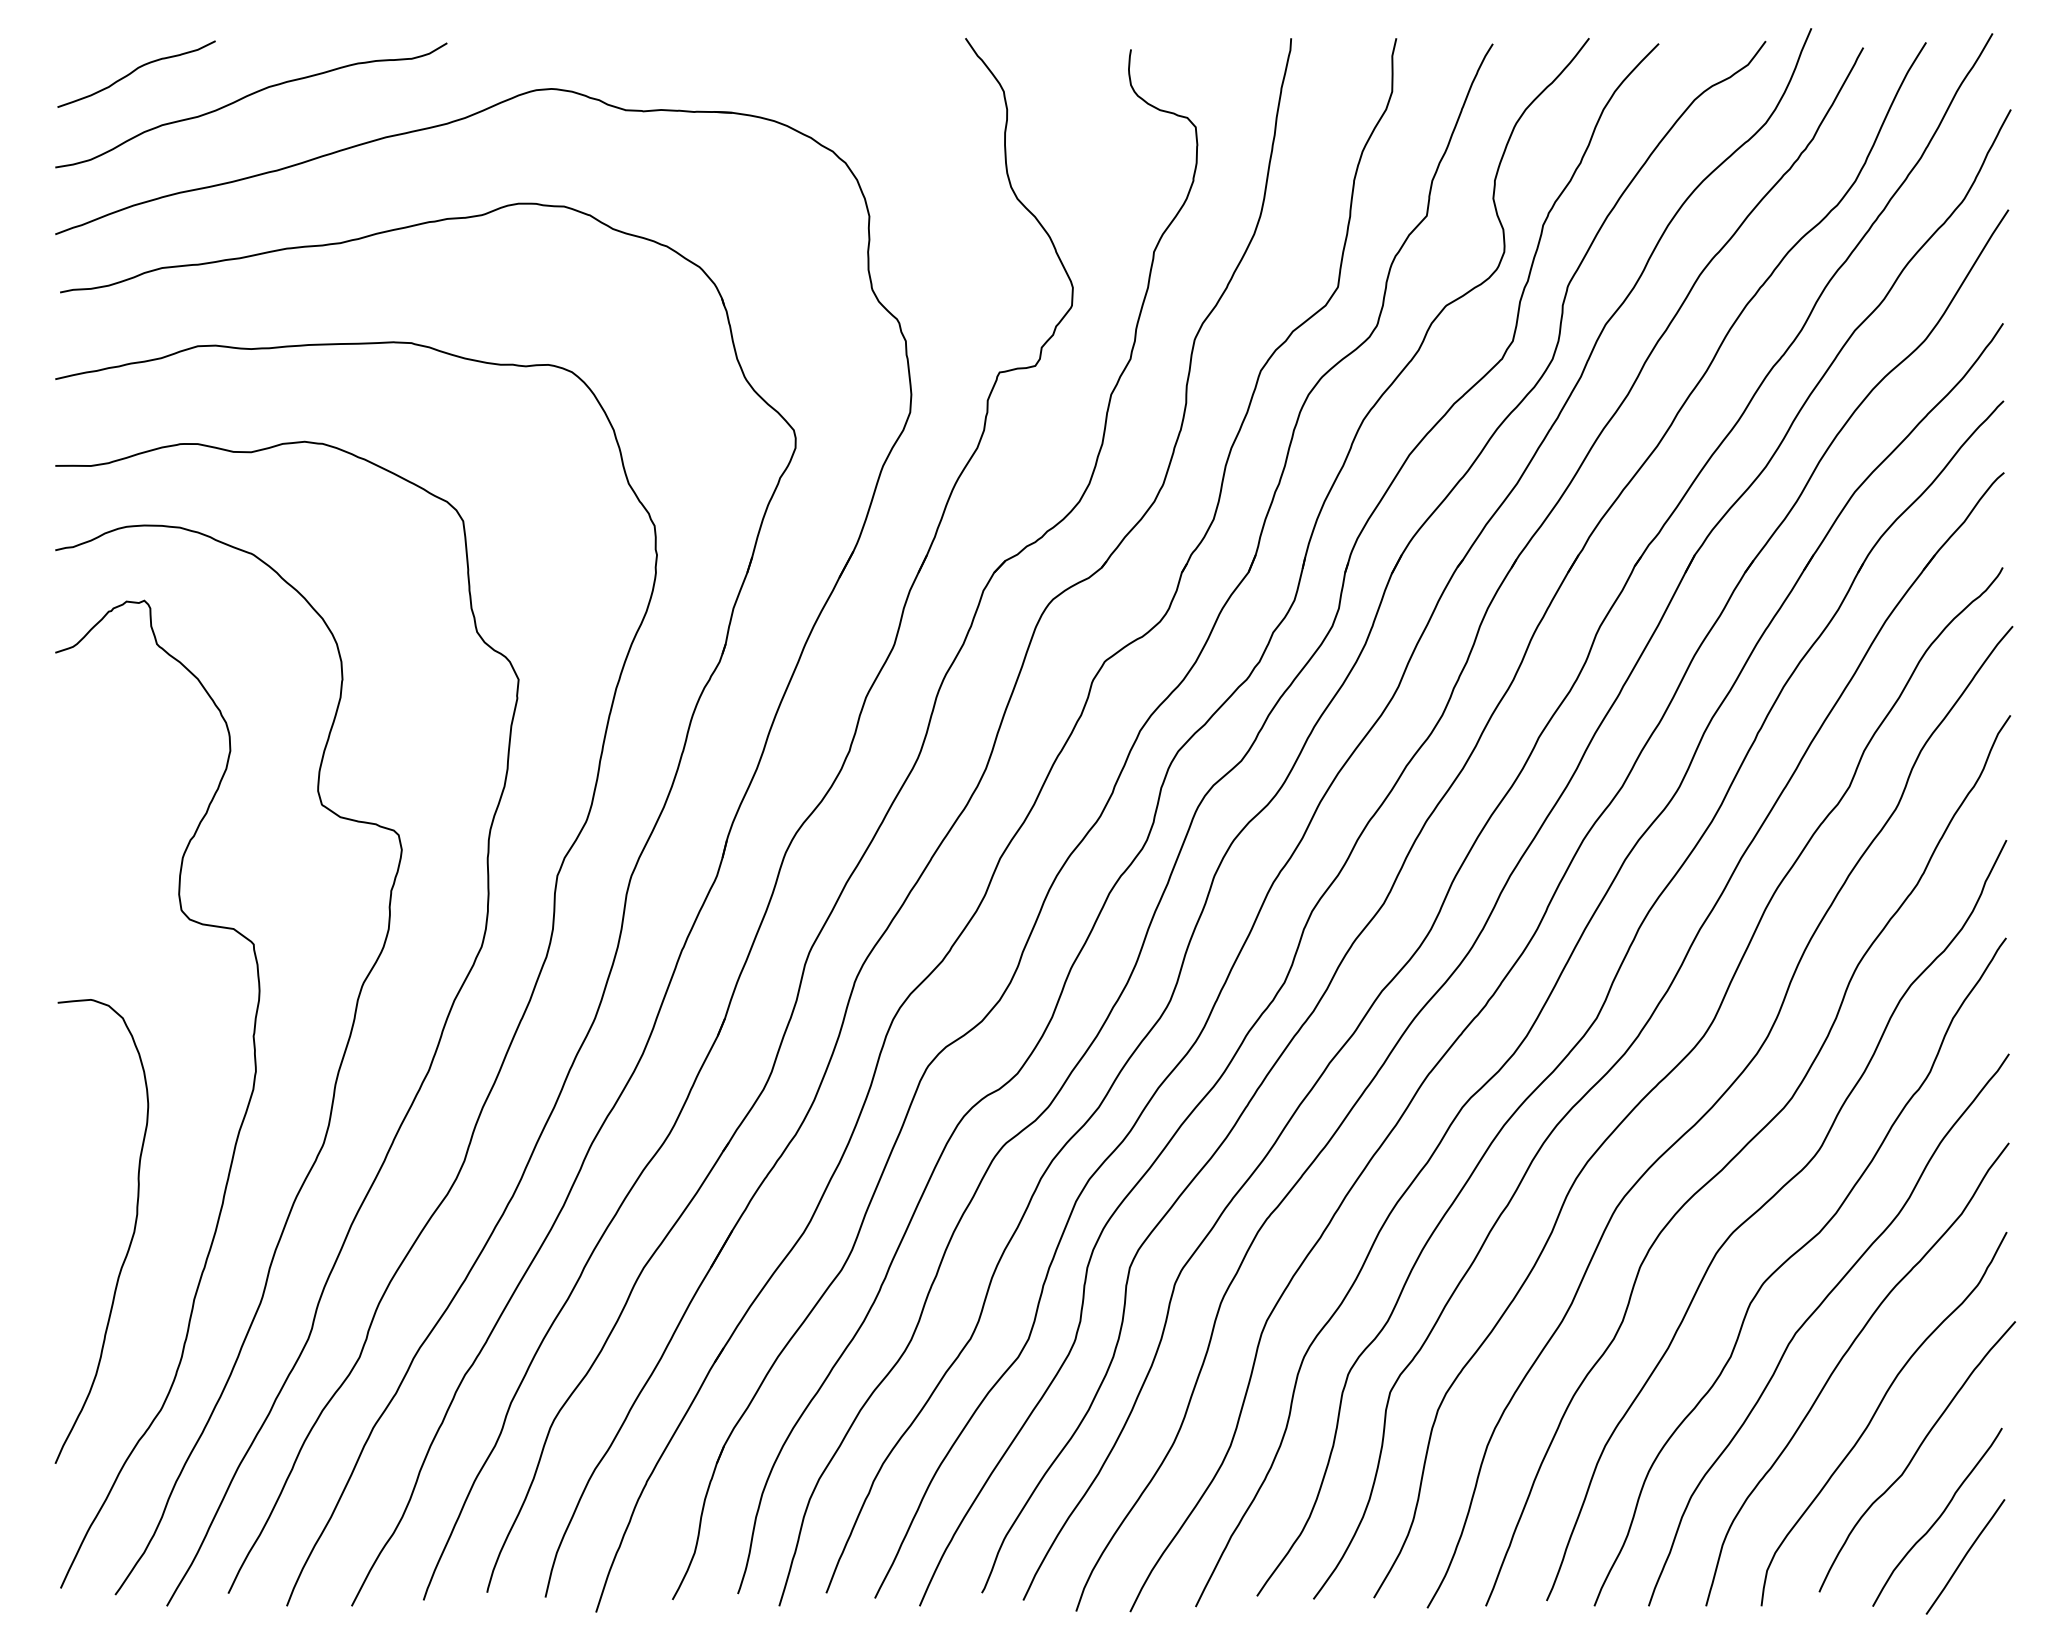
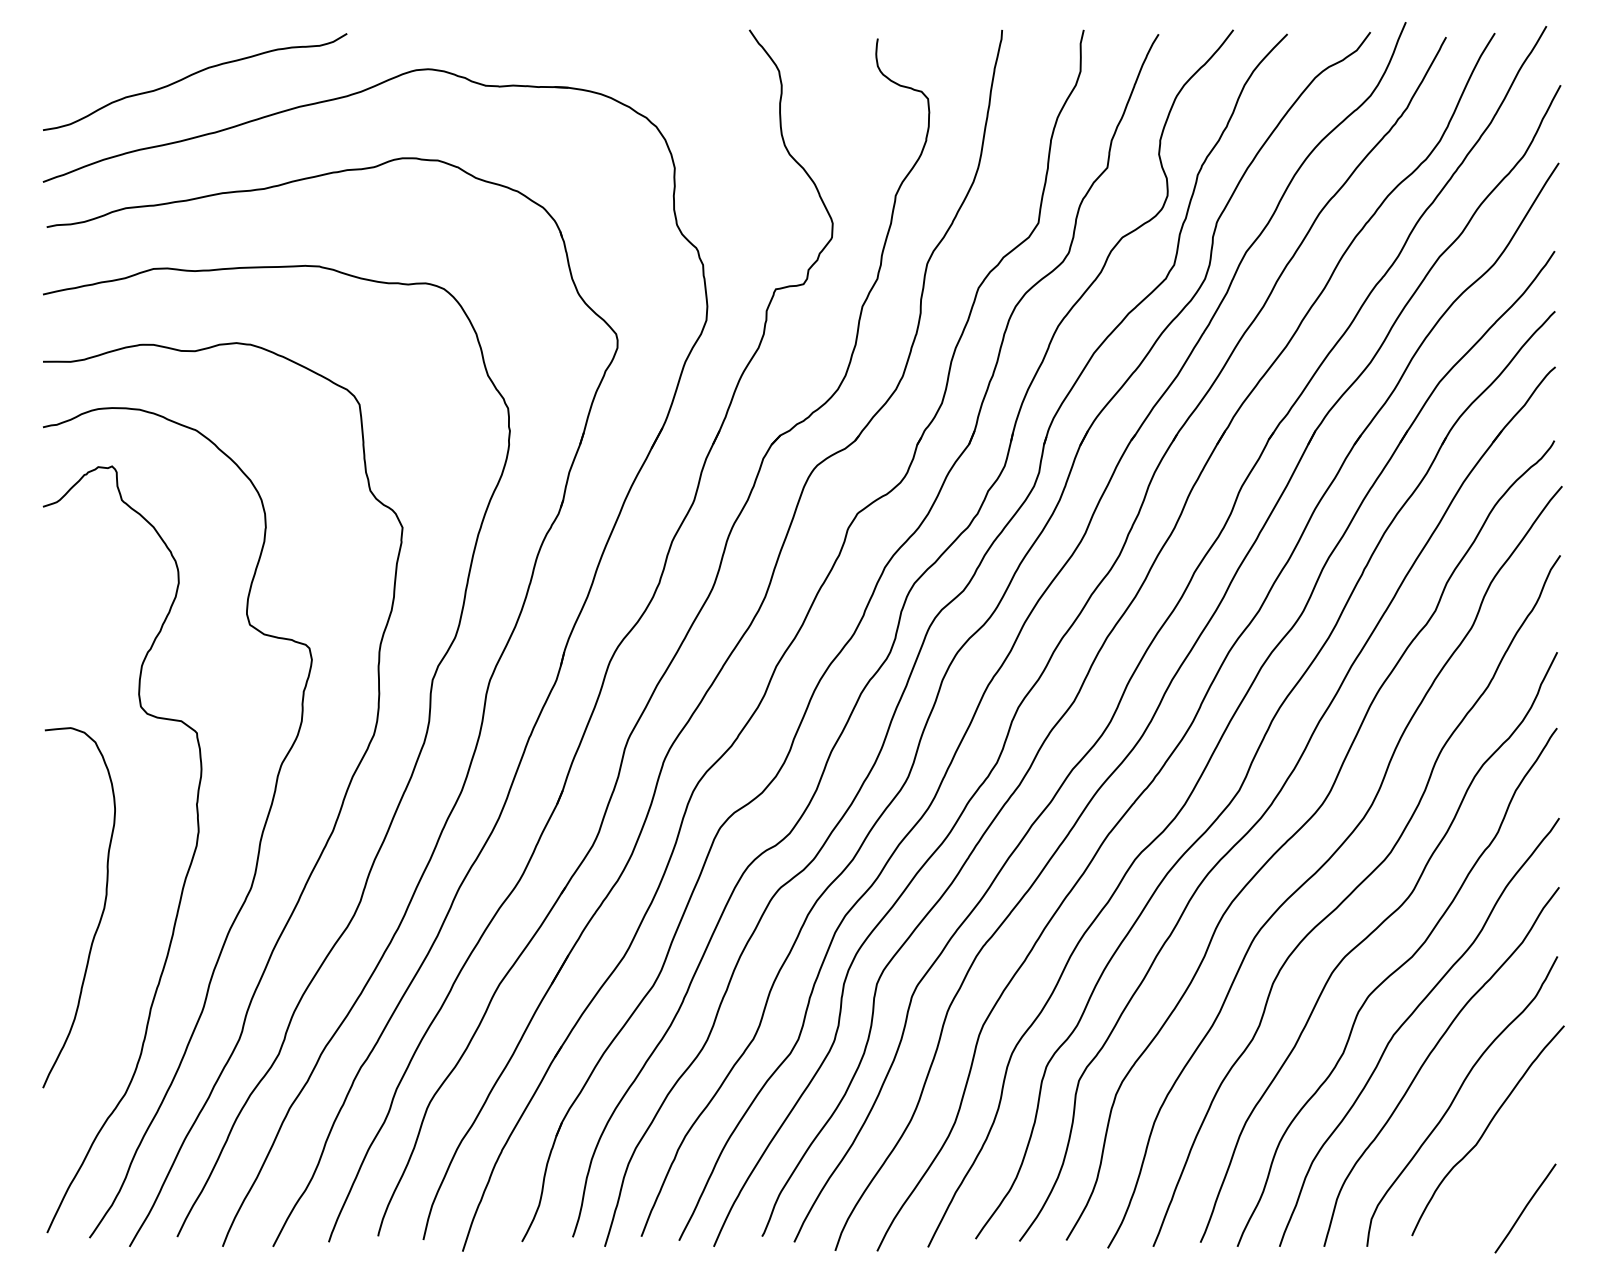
curve: (135, 71) -> (105, 55), removed
curve: (130, 1240) -> (101, 914), moved
curve: (1938, 1517) -> (1504, 1177), removed

